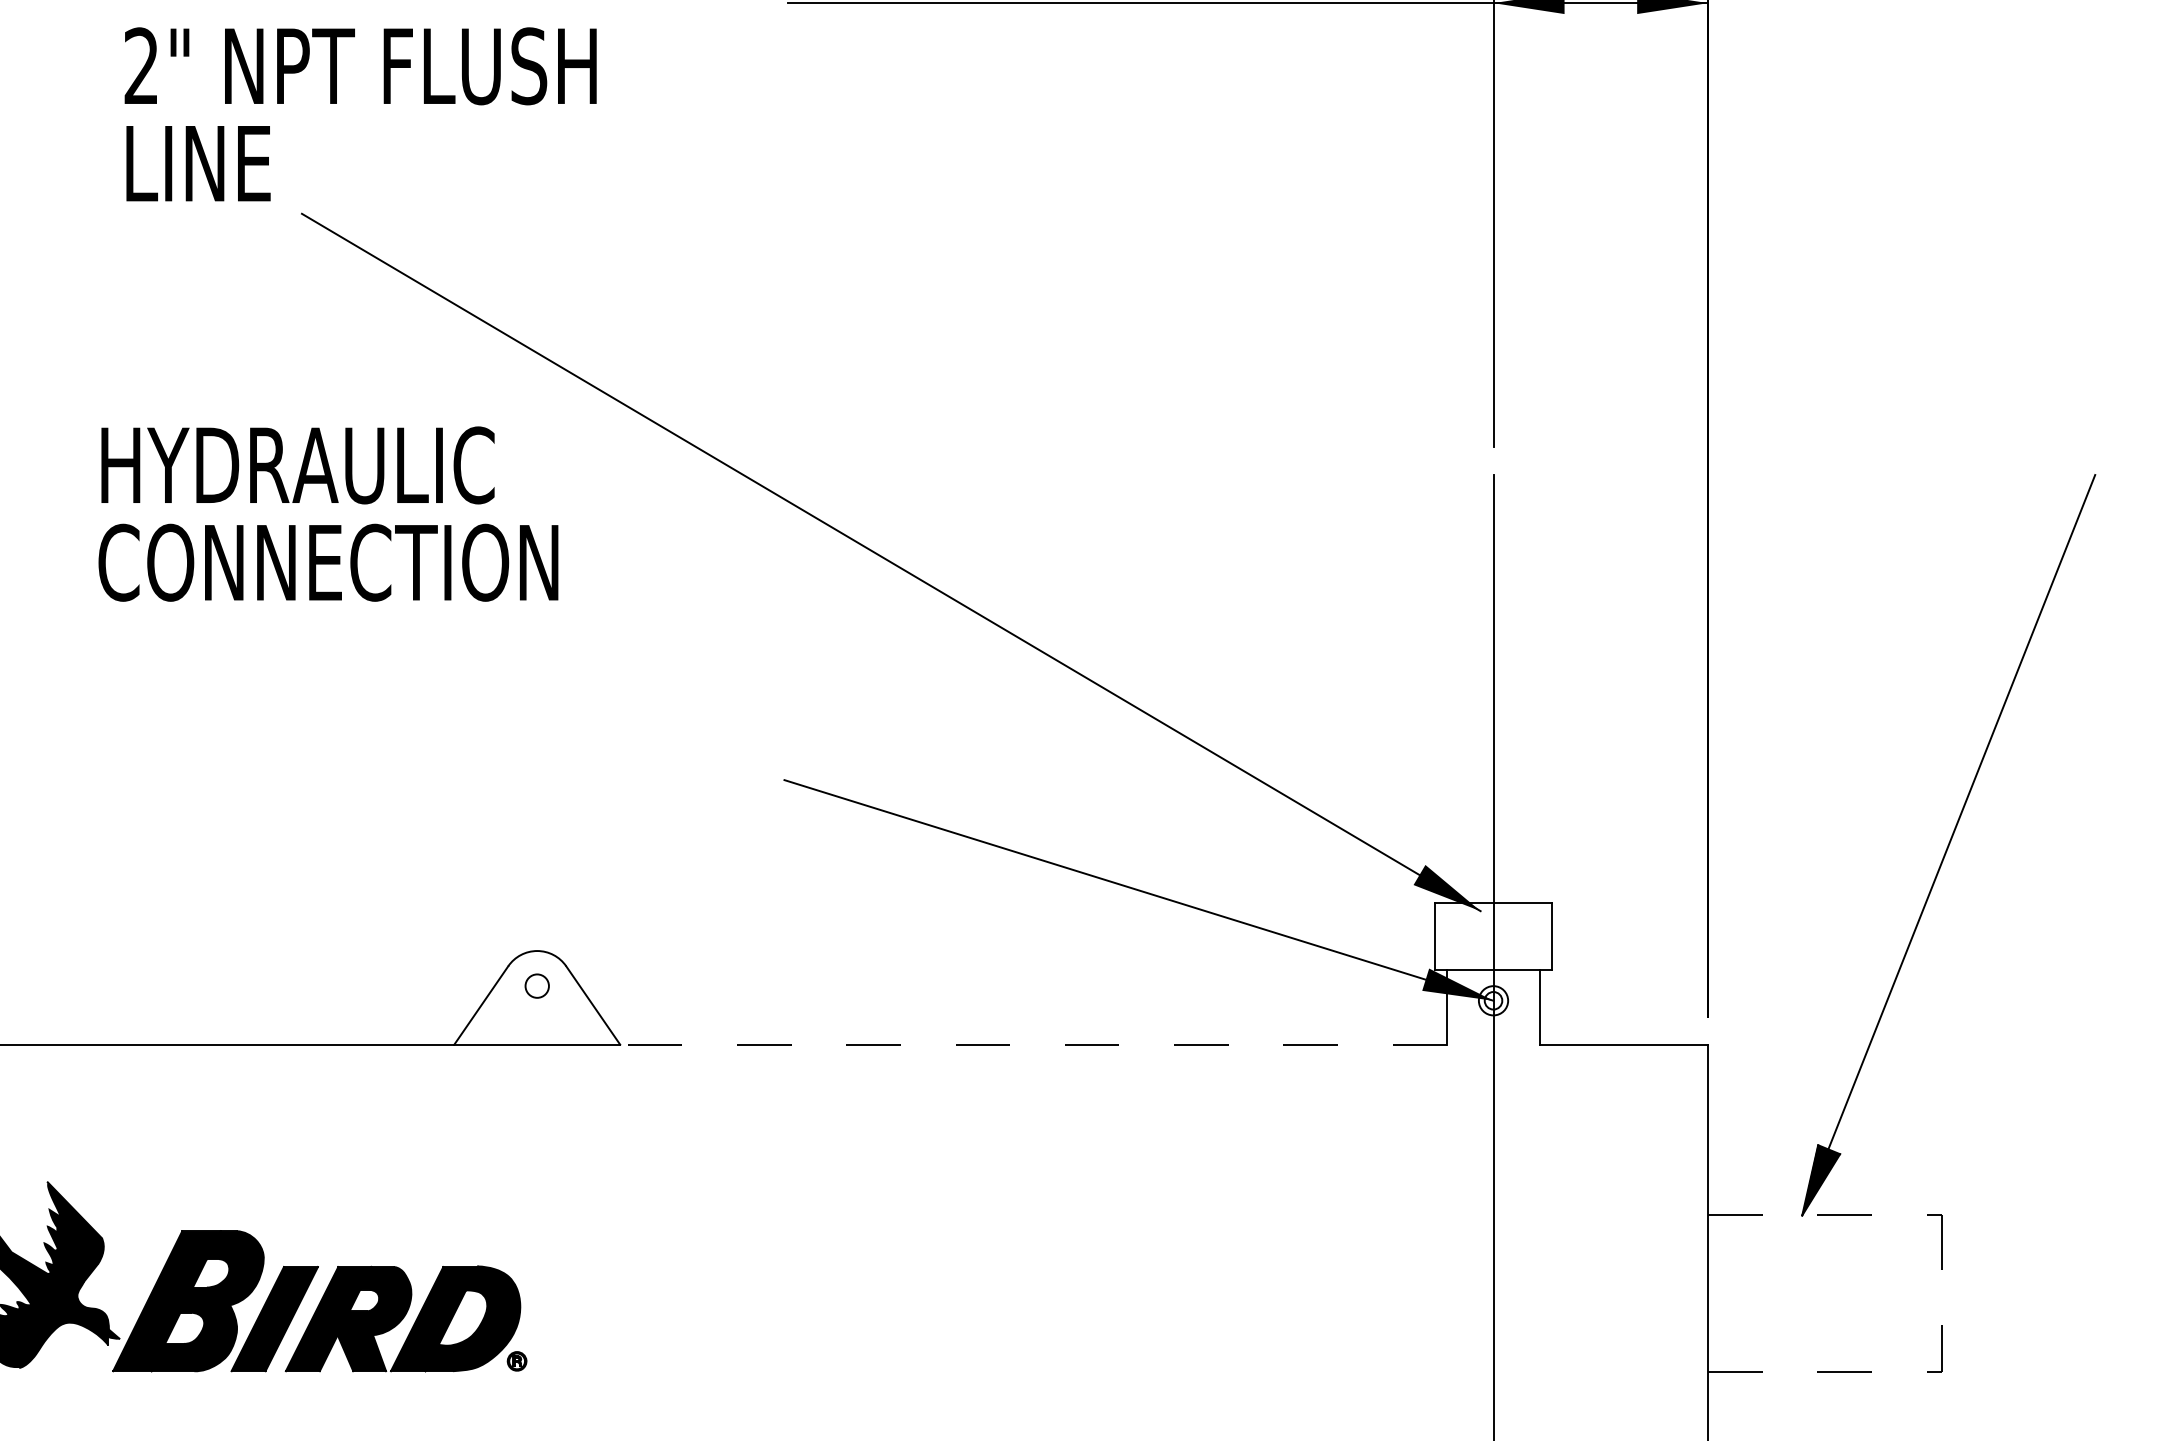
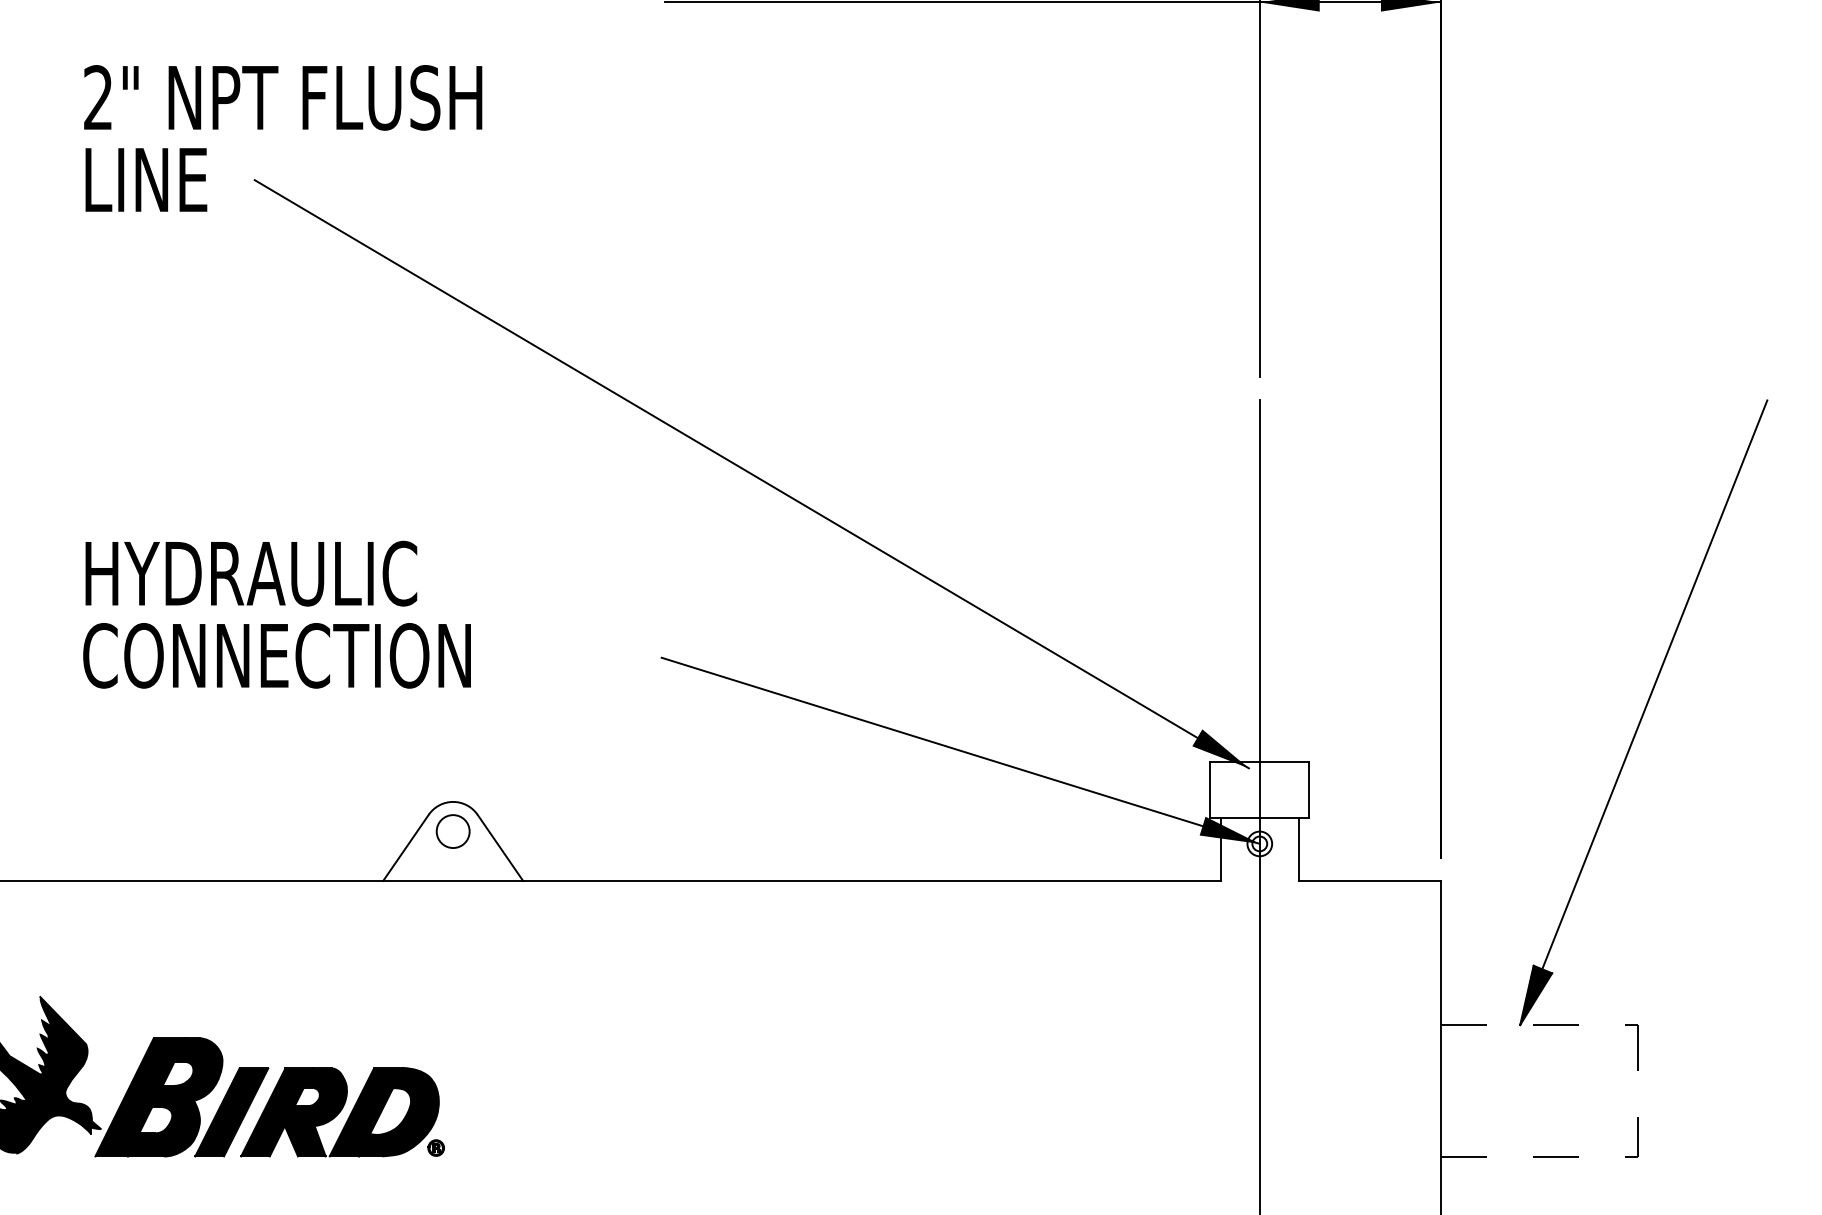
text: (360, 114) -> (283, 138), moved
text: (328, 513) -> (277, 614), moved
circle: (536, 985) -> (452, 831), size x1.67
line: (1033, 1044) -> (871, 880), dashed -> solid

